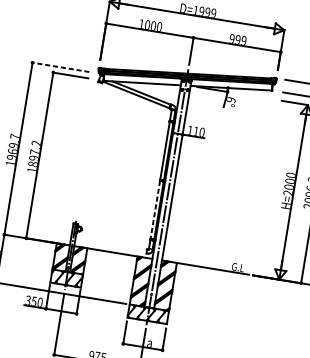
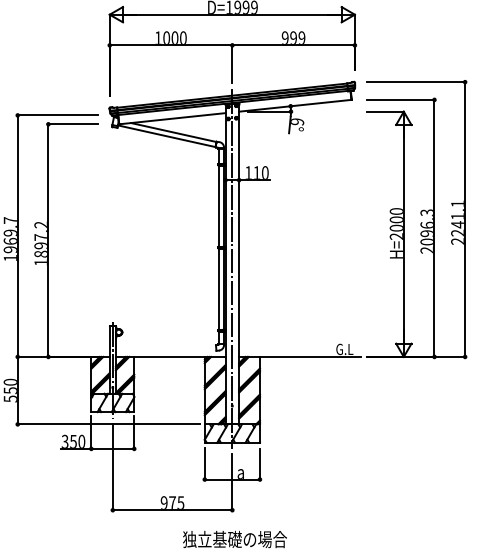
line: (60, 67) -> (57, 115), dashed -> solid
line: (155, 210) -> (218, 289), dashed -> solid

